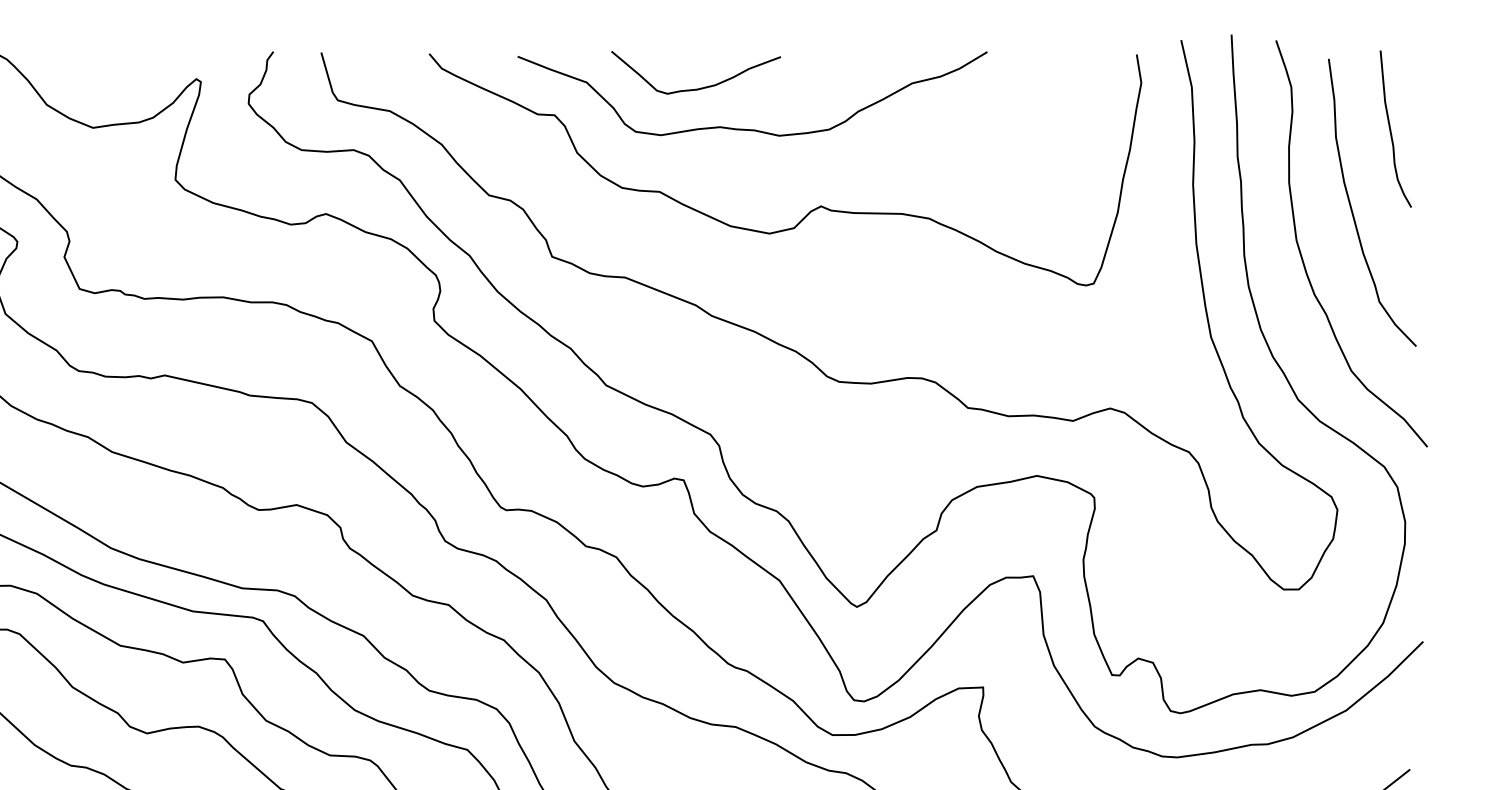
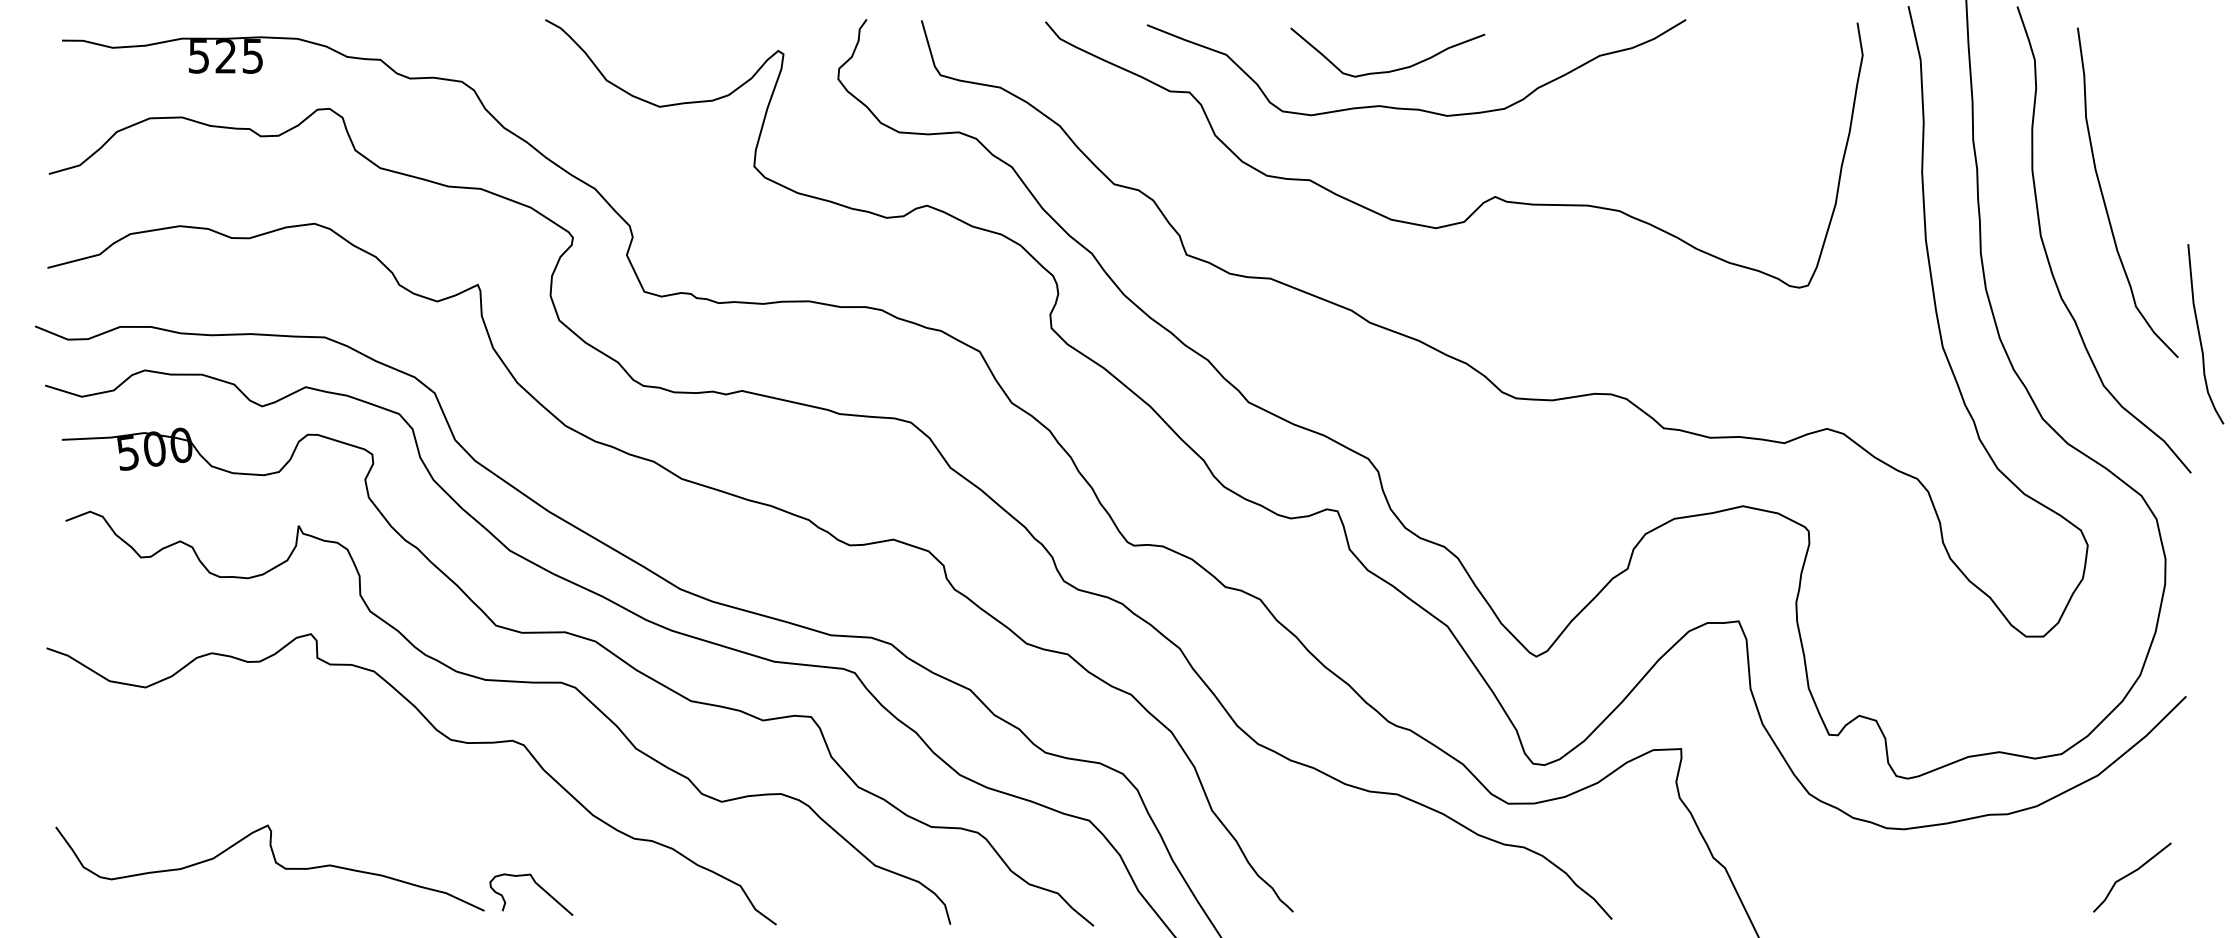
curve: (697, 88) -> (1389, 70), moved
curve: (1391, 129) -> (2200, 334), moved

